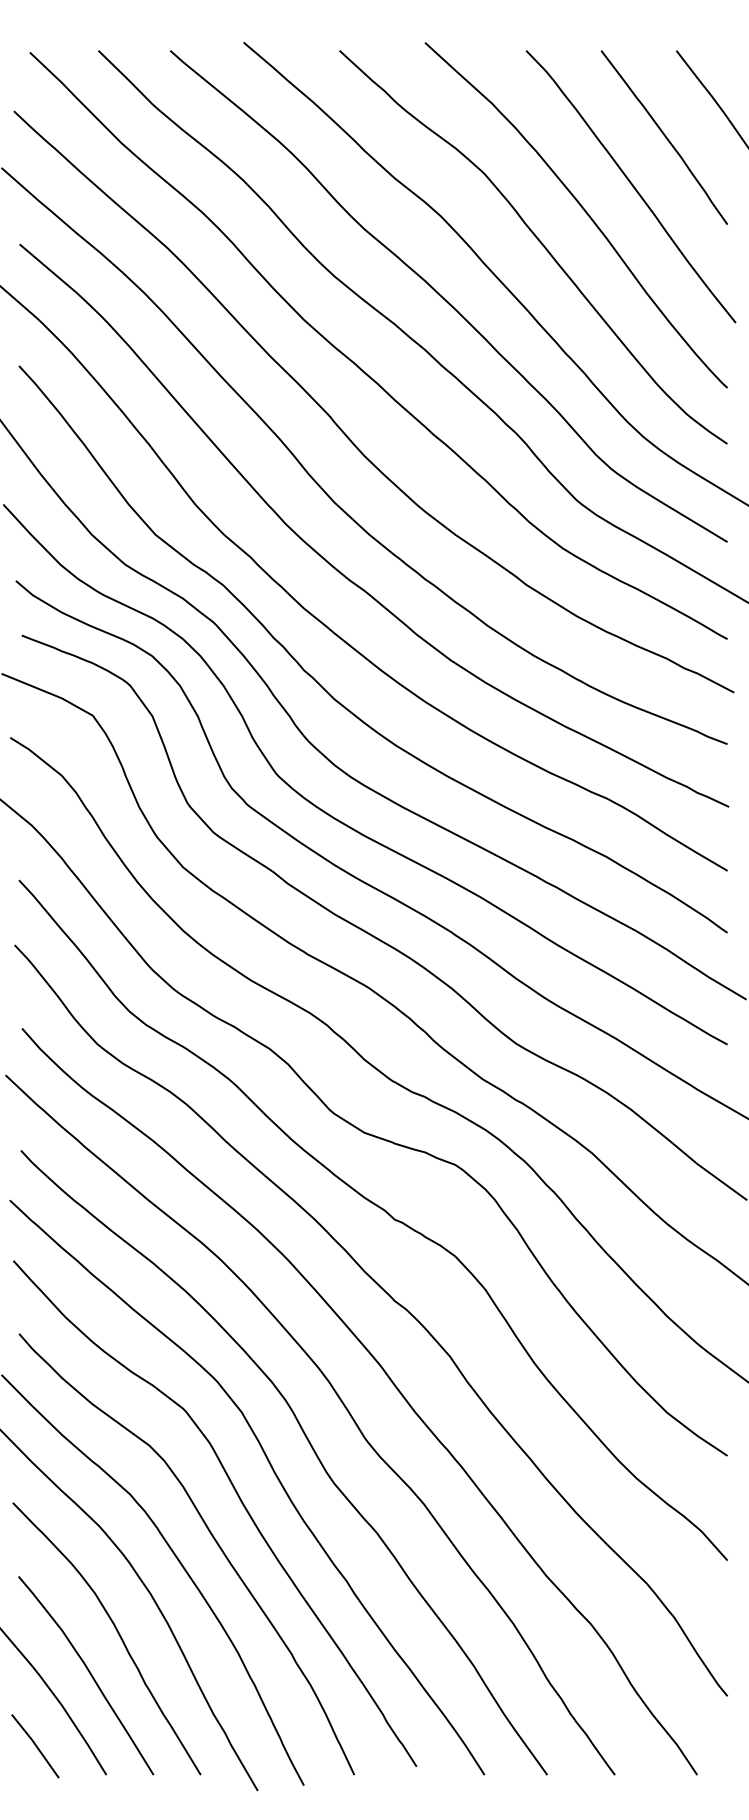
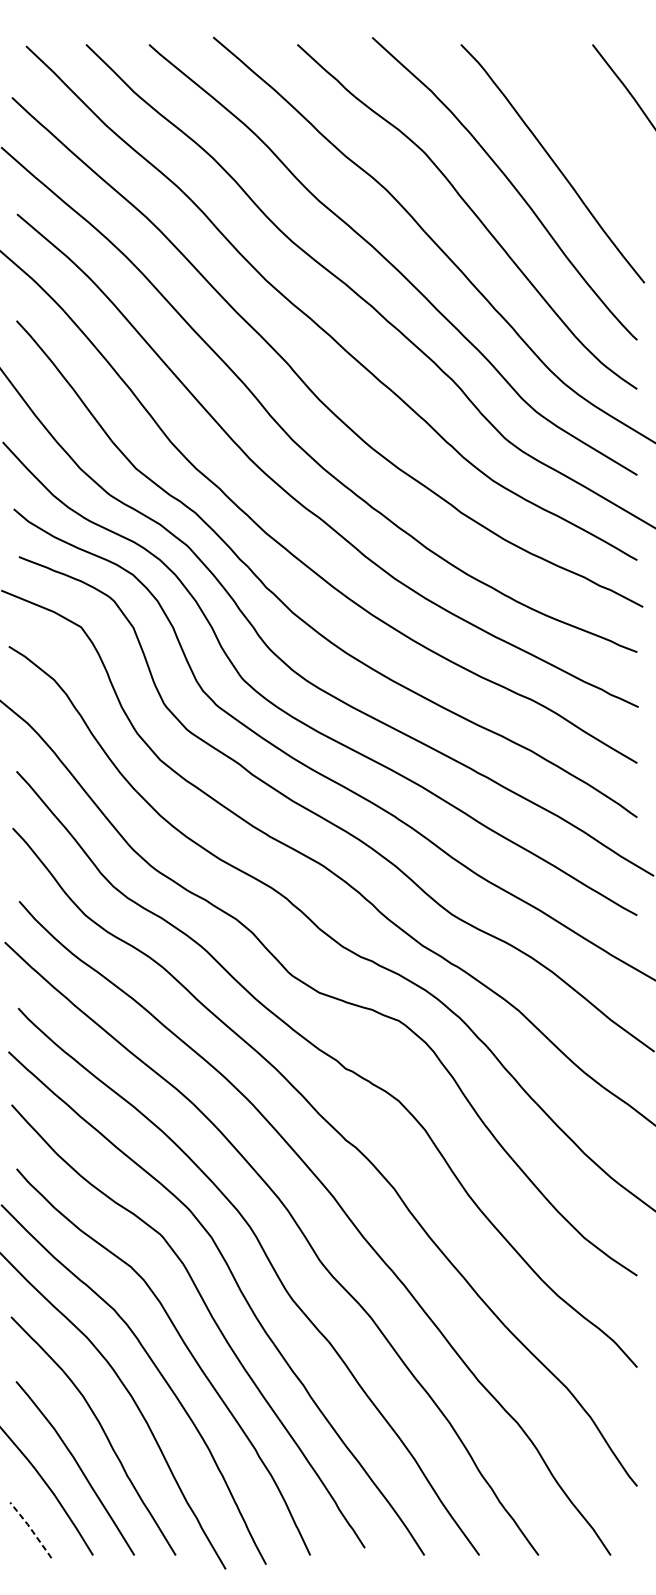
curve: (664, 136) -> (582, 119), removed
line: (35, 1745) -> (30, 1529), solid -> dashed

